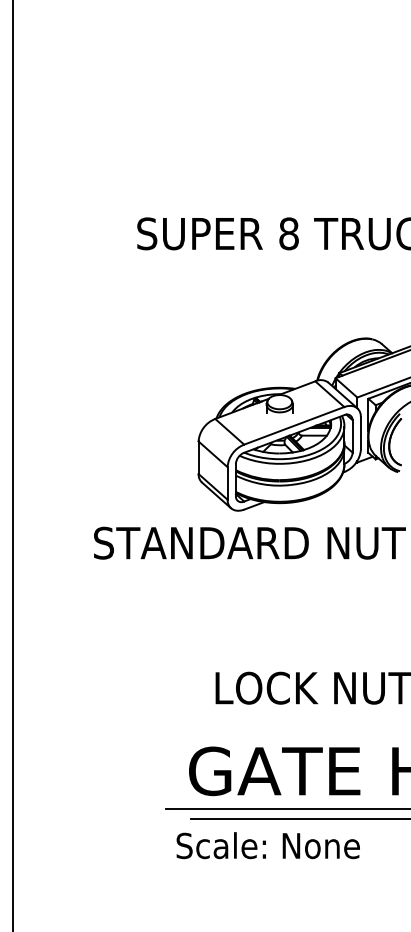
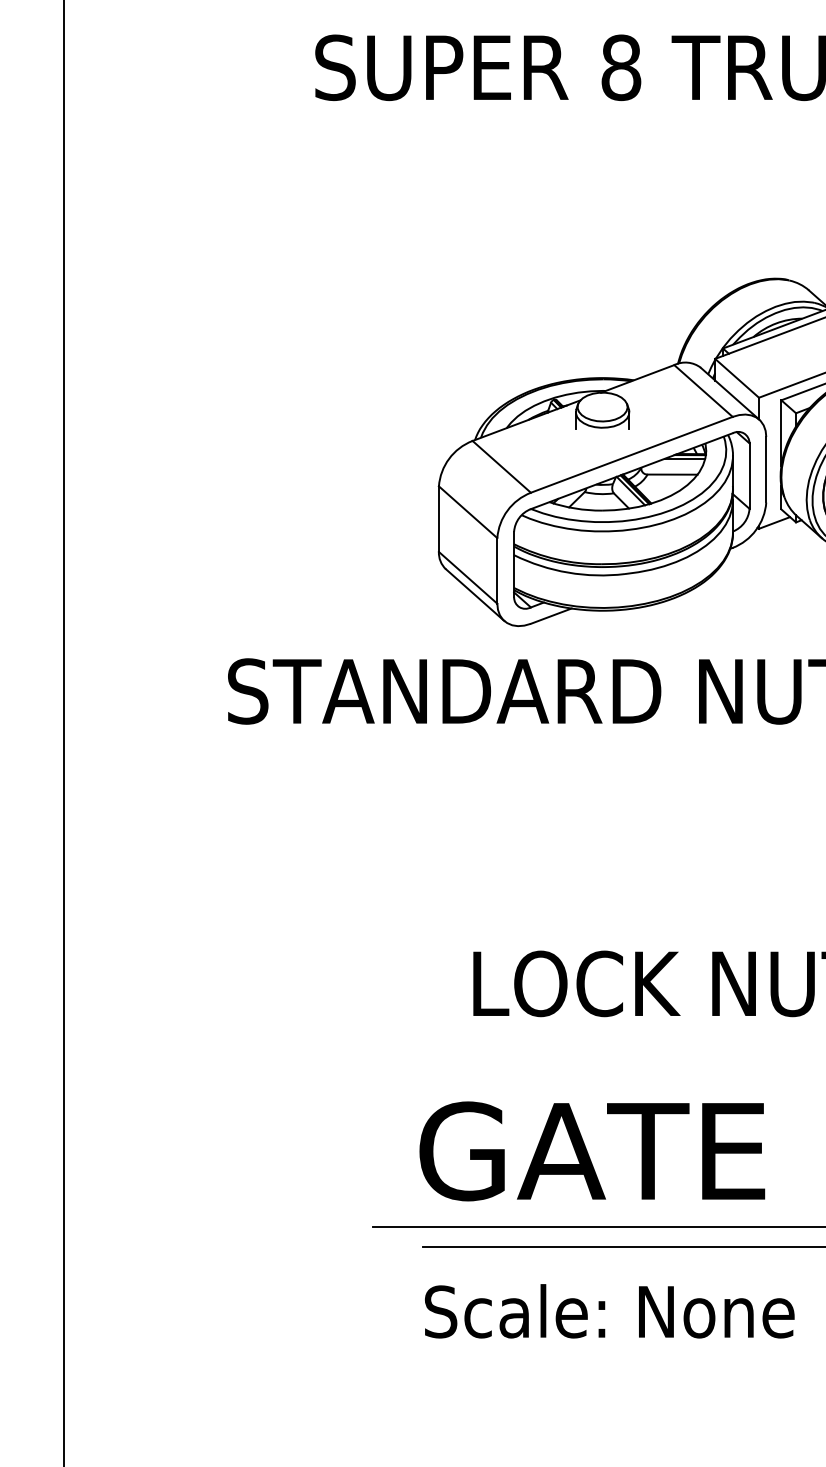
text: (267, 845) -> (608, 1311), moved

